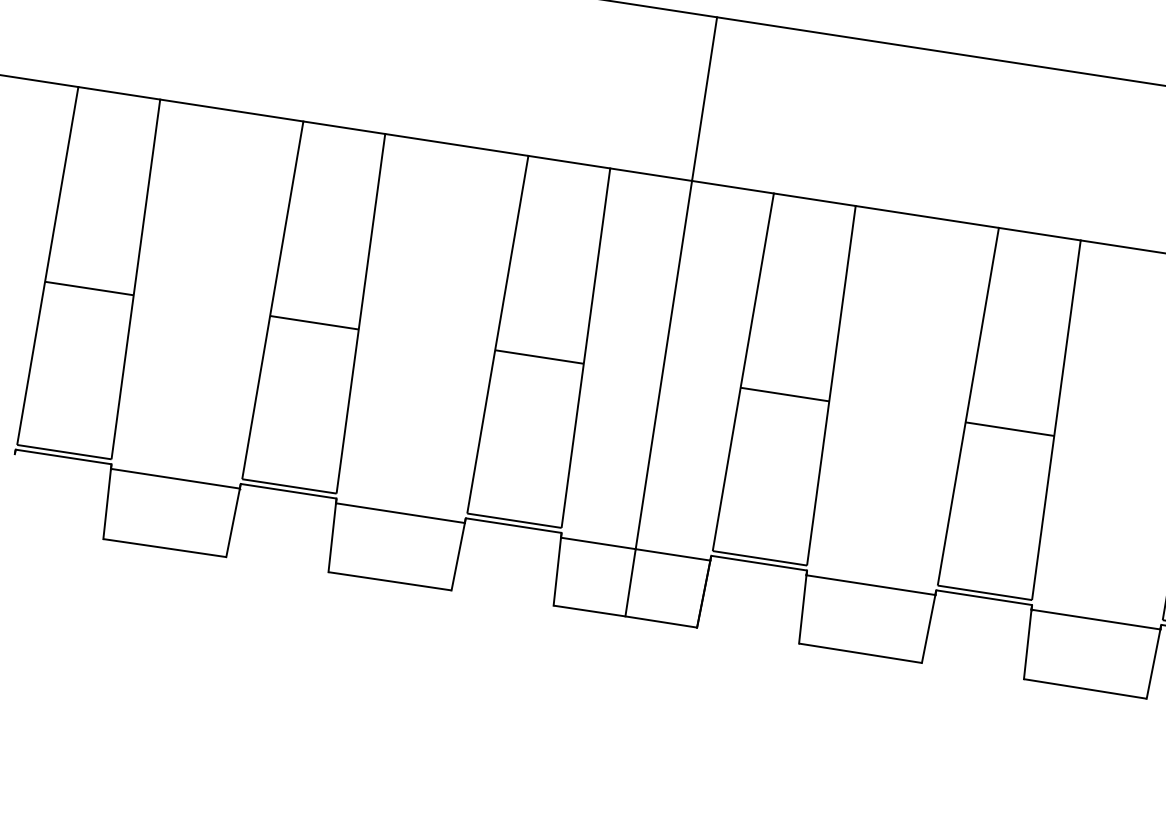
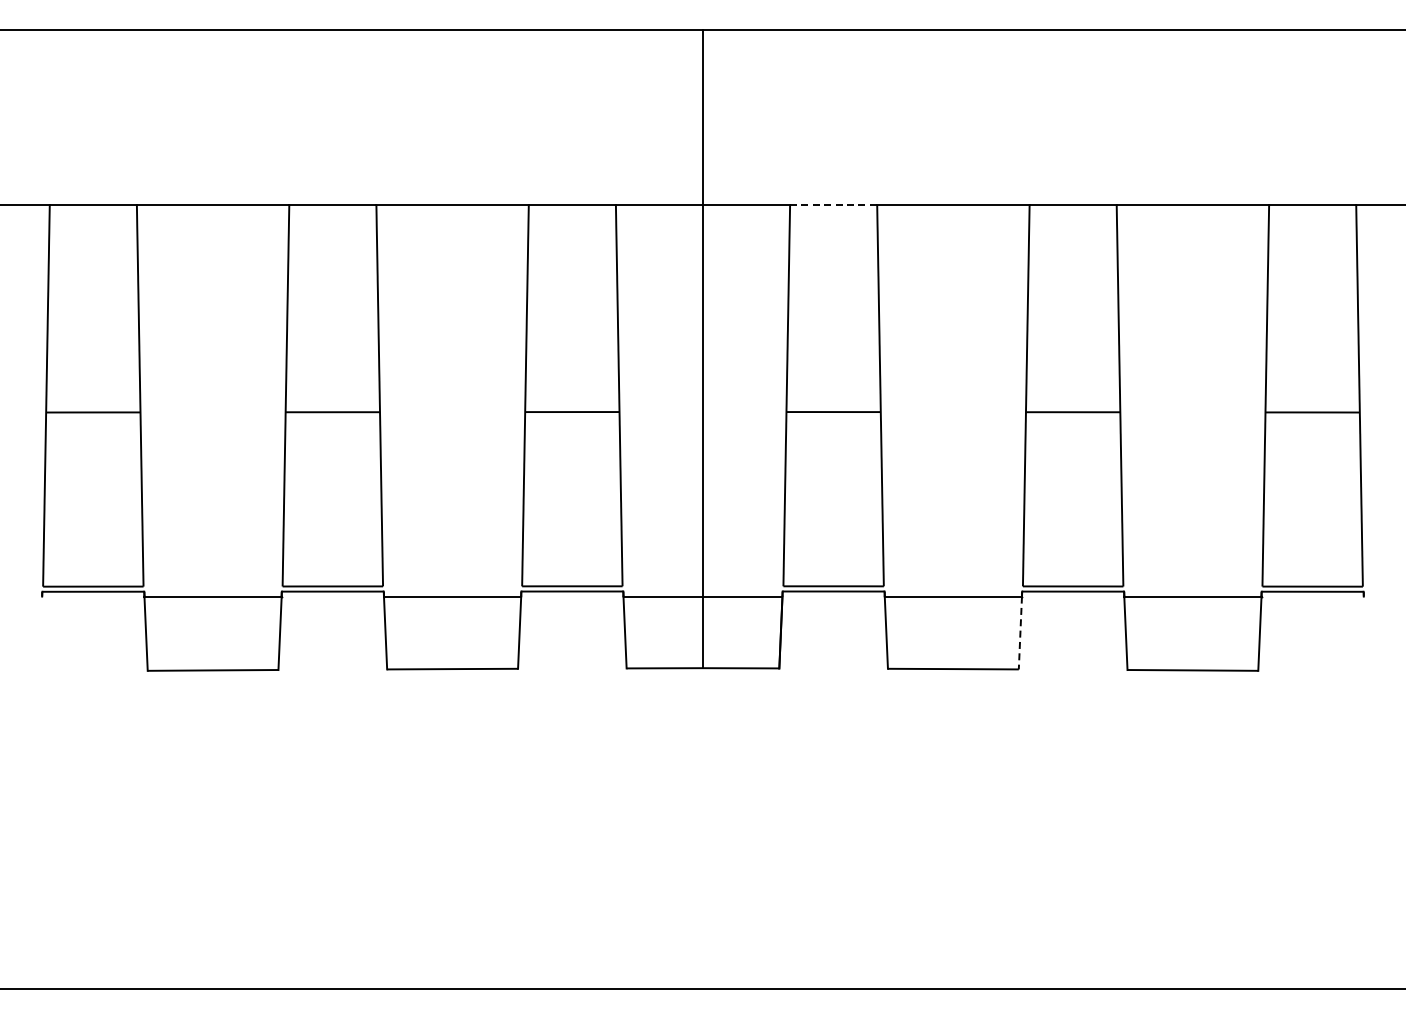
line: (814, 199) -> (833, 204), solid -> dashed
line: (928, 629) -> (1020, 633), solid -> dashed

